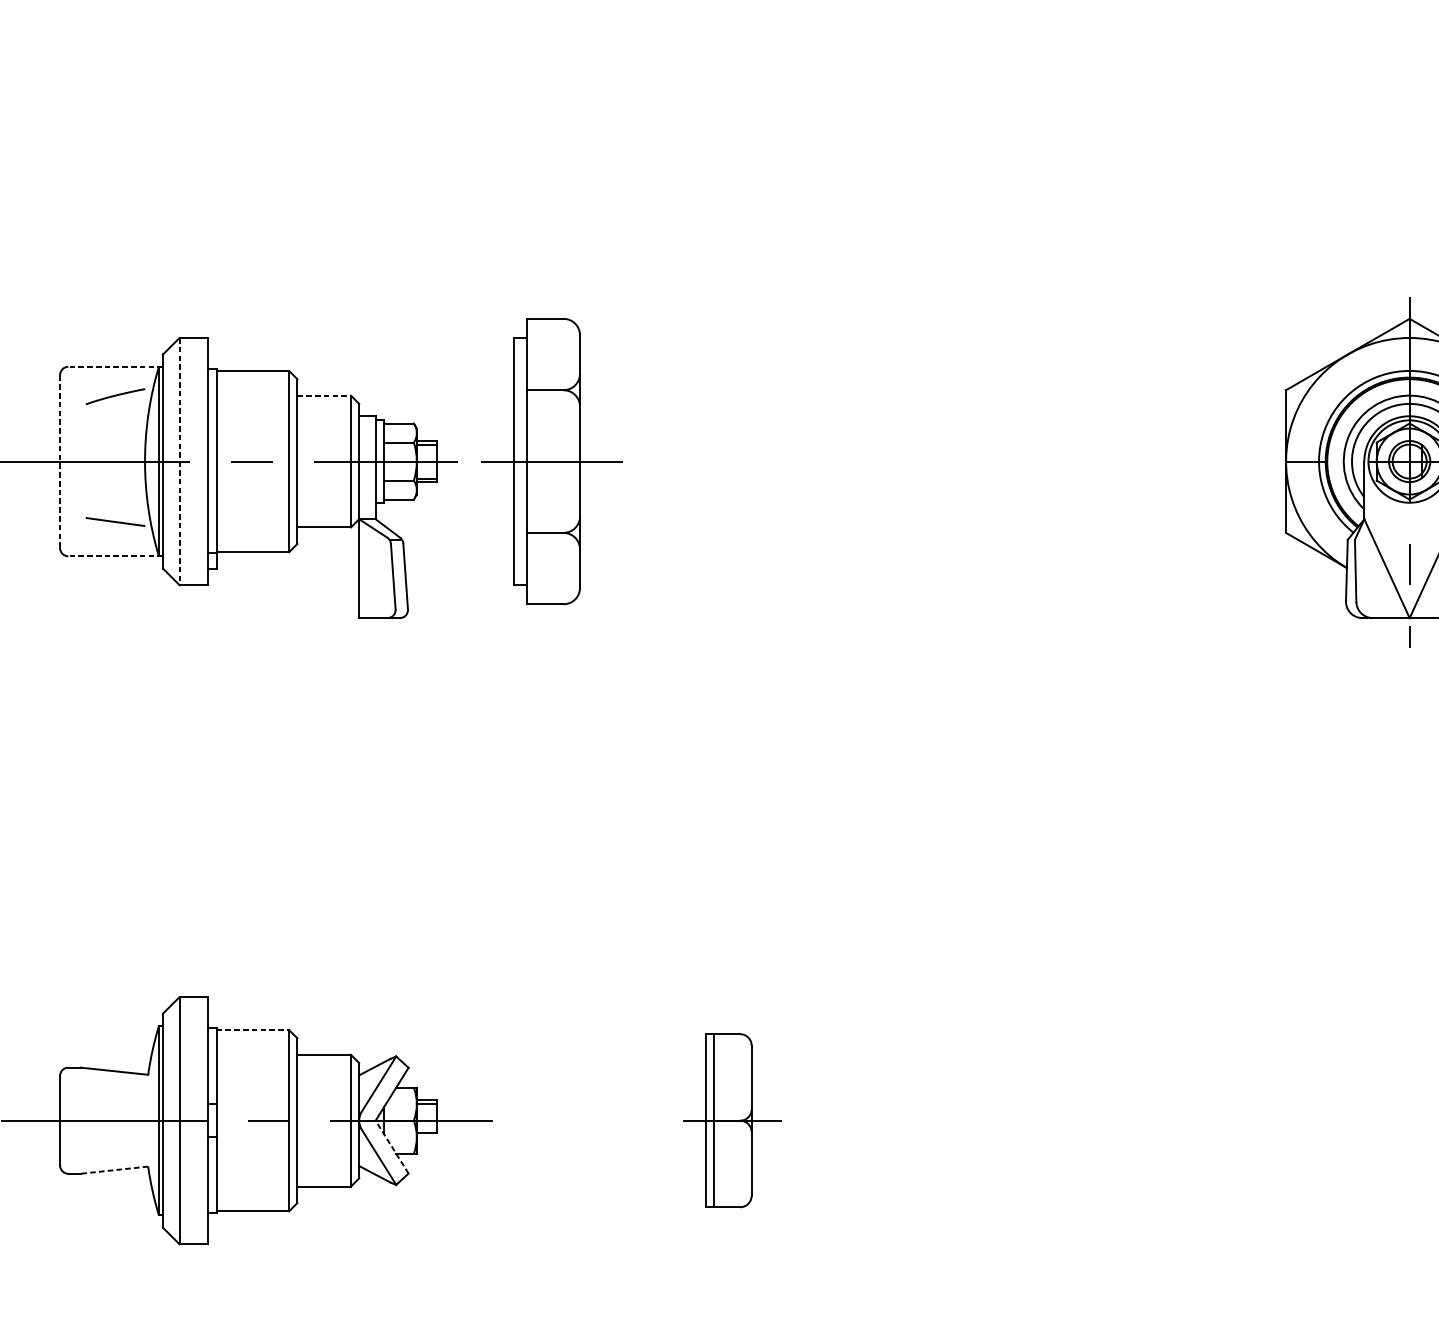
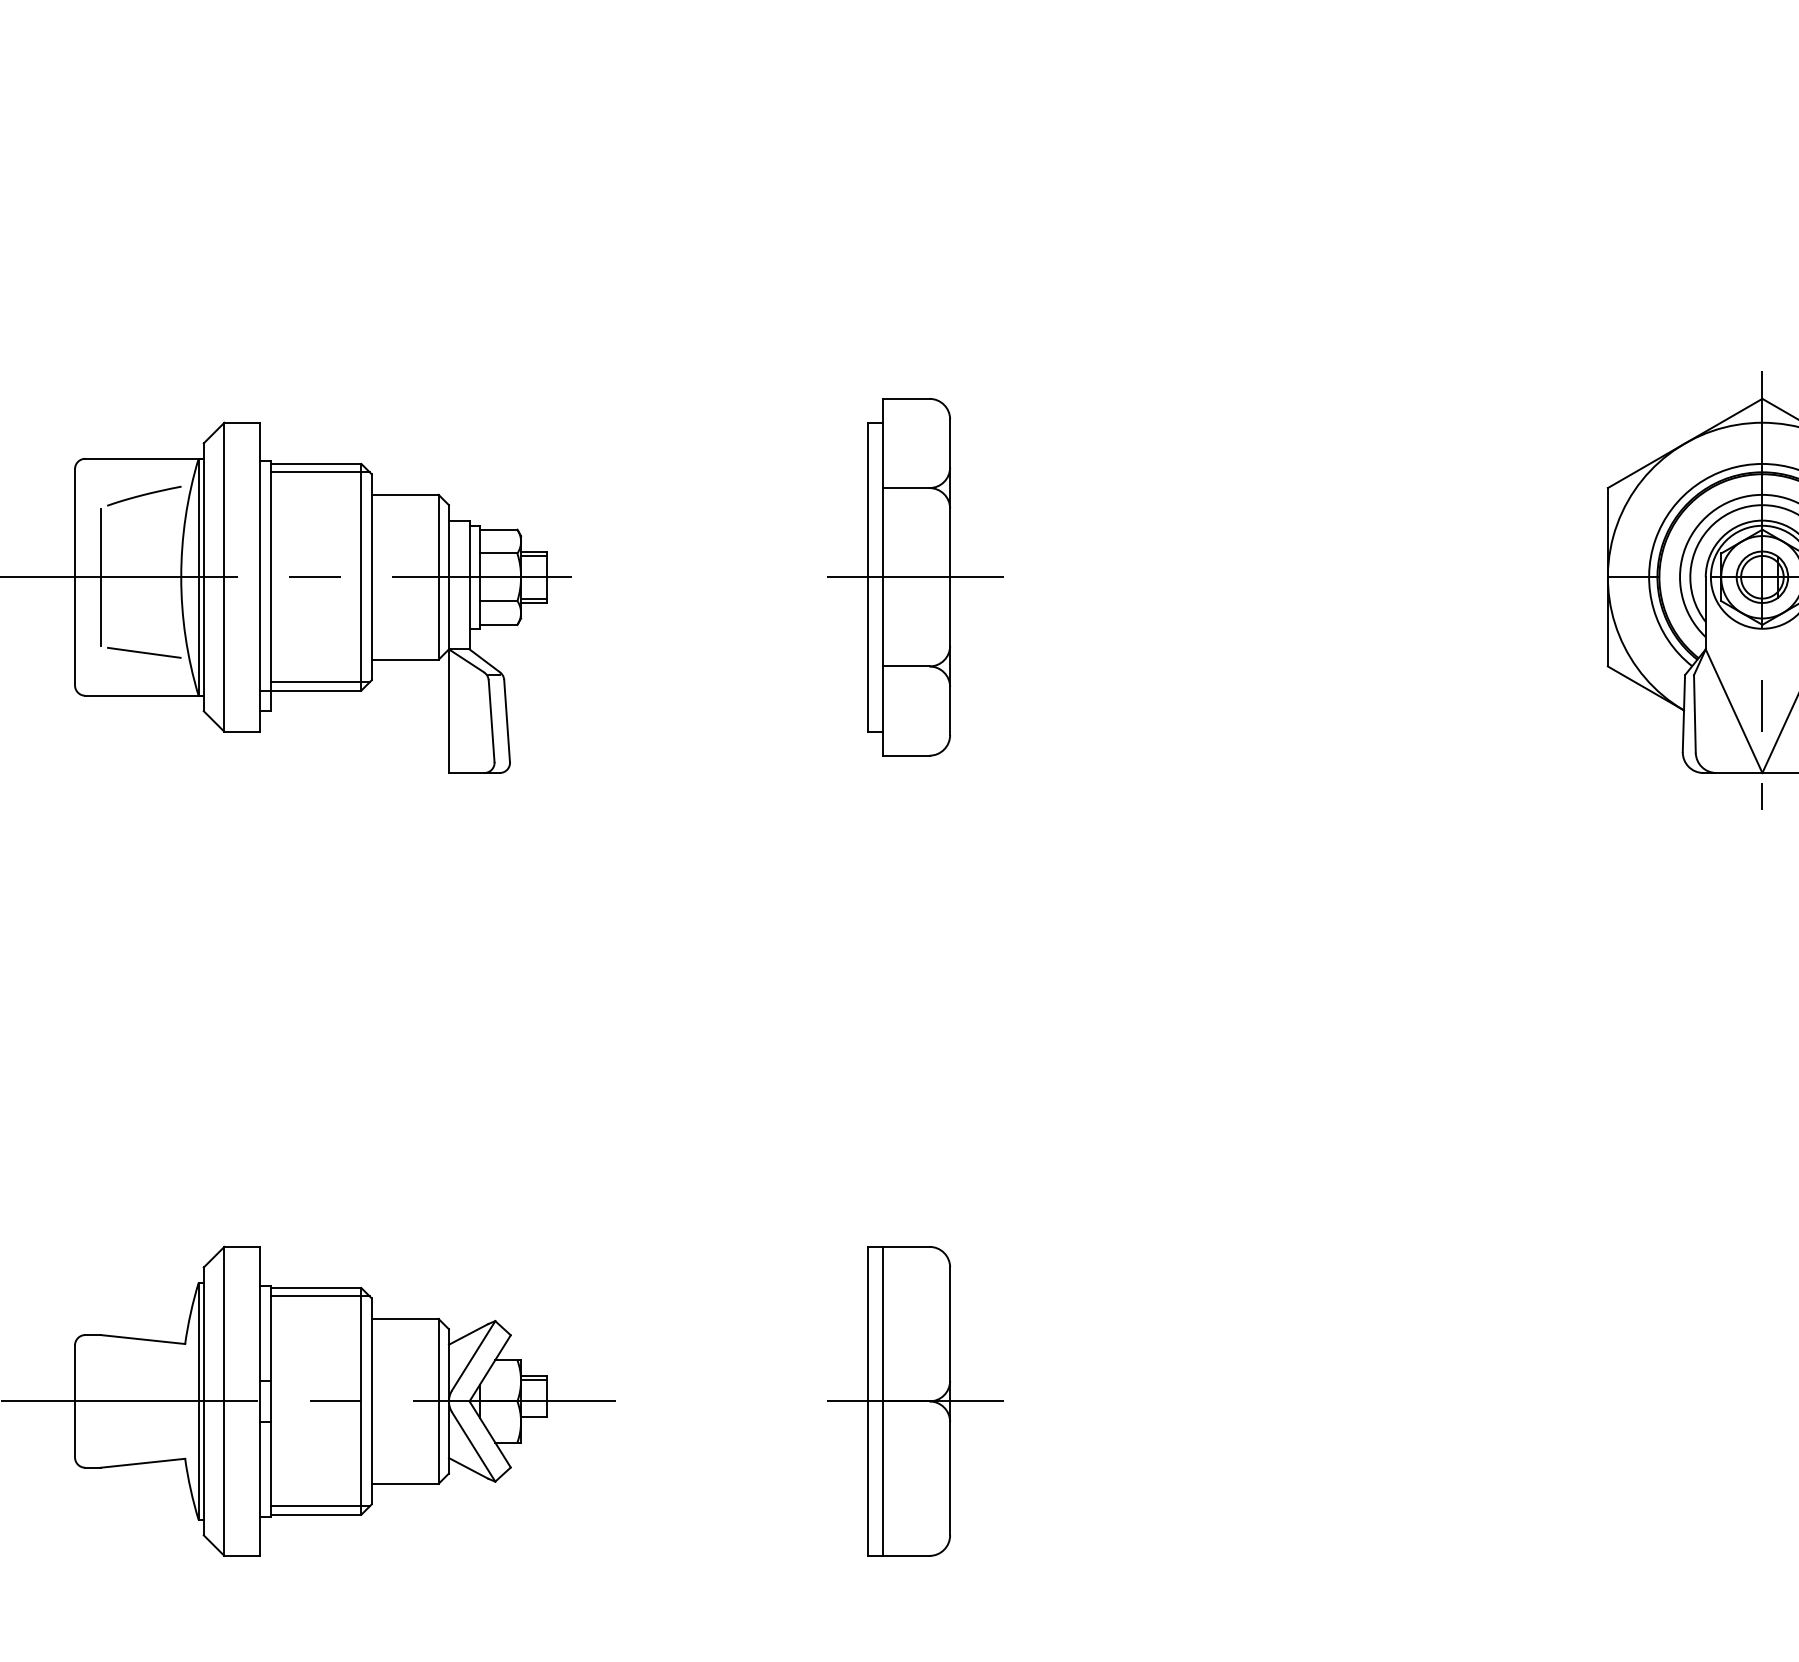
line: (115, 366) -> (144, 458), dashed -> solid
line: (255, 377) -> (319, 472), added
line: (324, 395) -> (405, 494), dashed -> solid
line: (60, 460) -> (75, 576), dashed -> solid
line: (80, 461) -> (100, 577), added
line: (179, 461) -> (224, 577), dashed -> solid
part: (552, 461) -> (915, 577), moved
line: (255, 545) -> (319, 682), added
line: (115, 556) -> (144, 695), dashed -> solid
line: (253, 1030) -> (316, 1288), dashed -> solid
line: (255, 1036) -> (319, 1296), added
part: (732, 1120) -> (915, 1401), size x1.43
line: (392, 1147) -> (490, 1434), dashed -> solid
line: (114, 1170) -> (142, 1463), dashed -> solid
line: (255, 1204) -> (319, 1506), added

